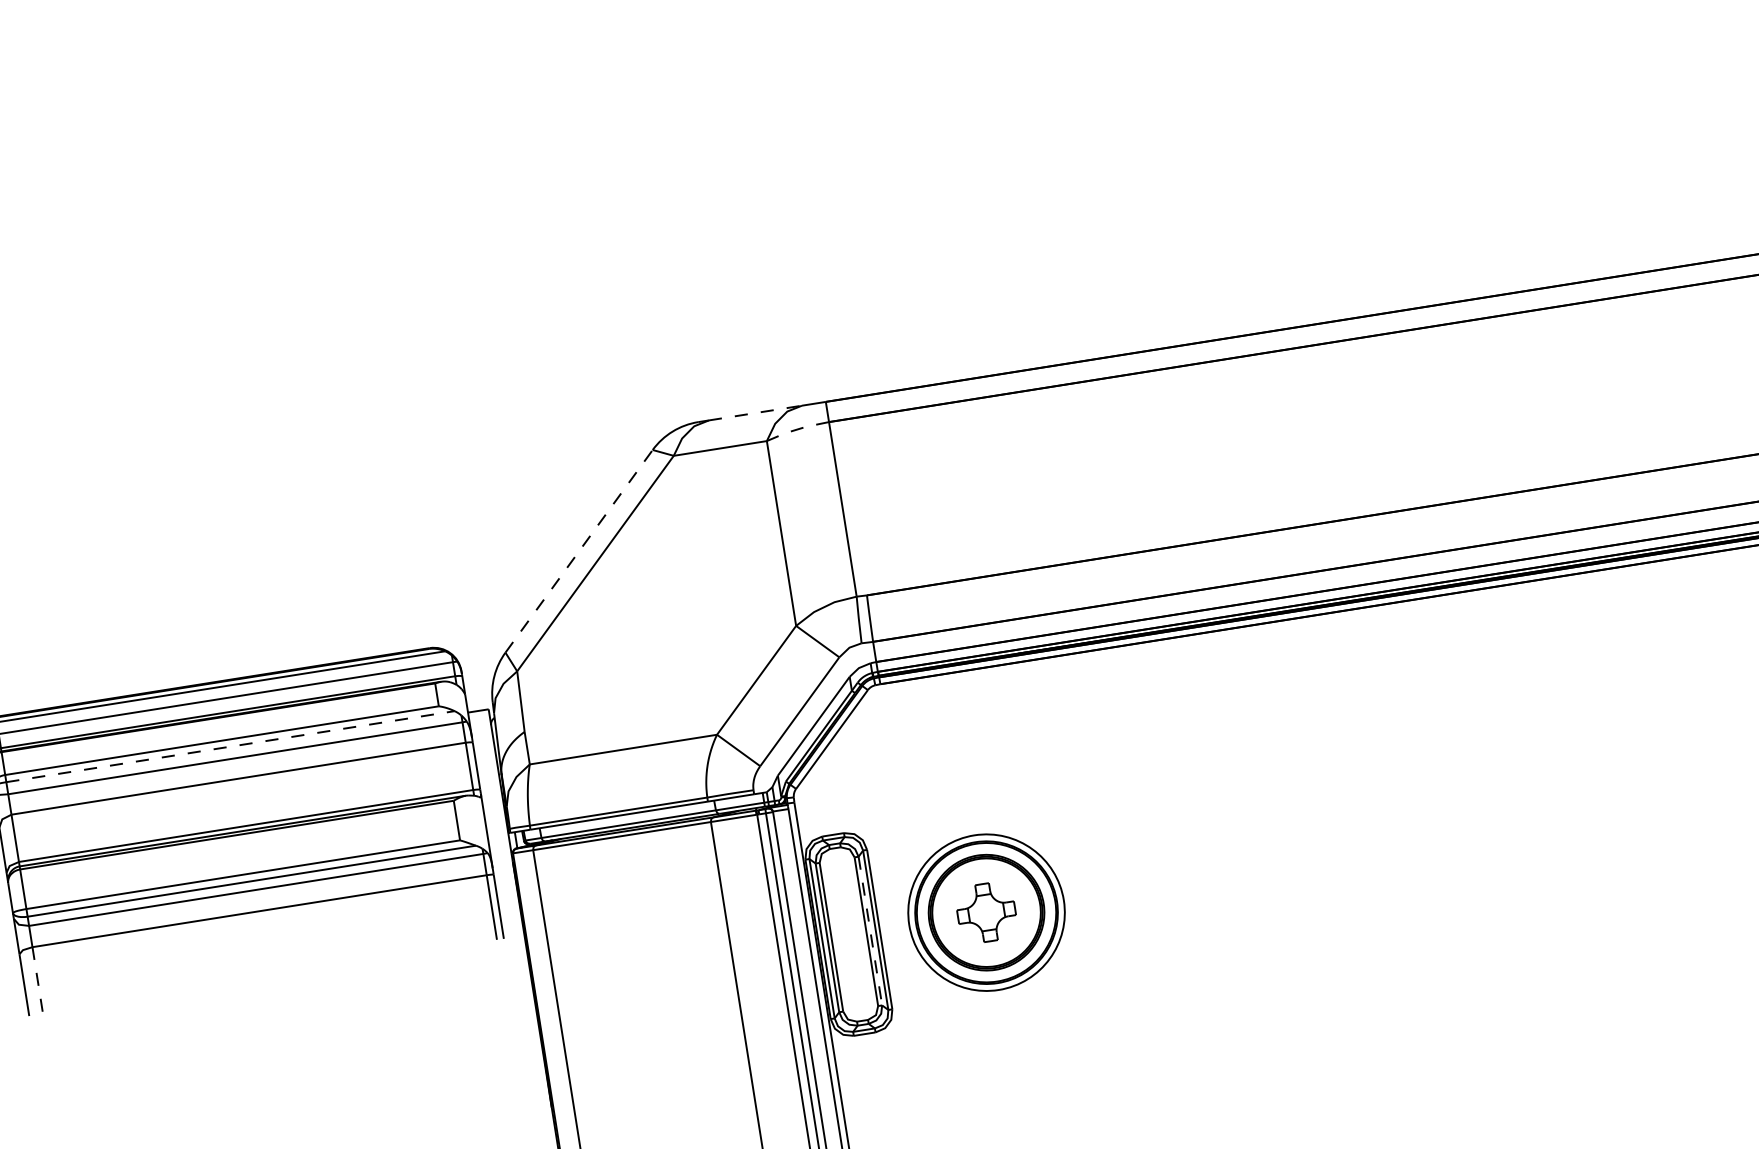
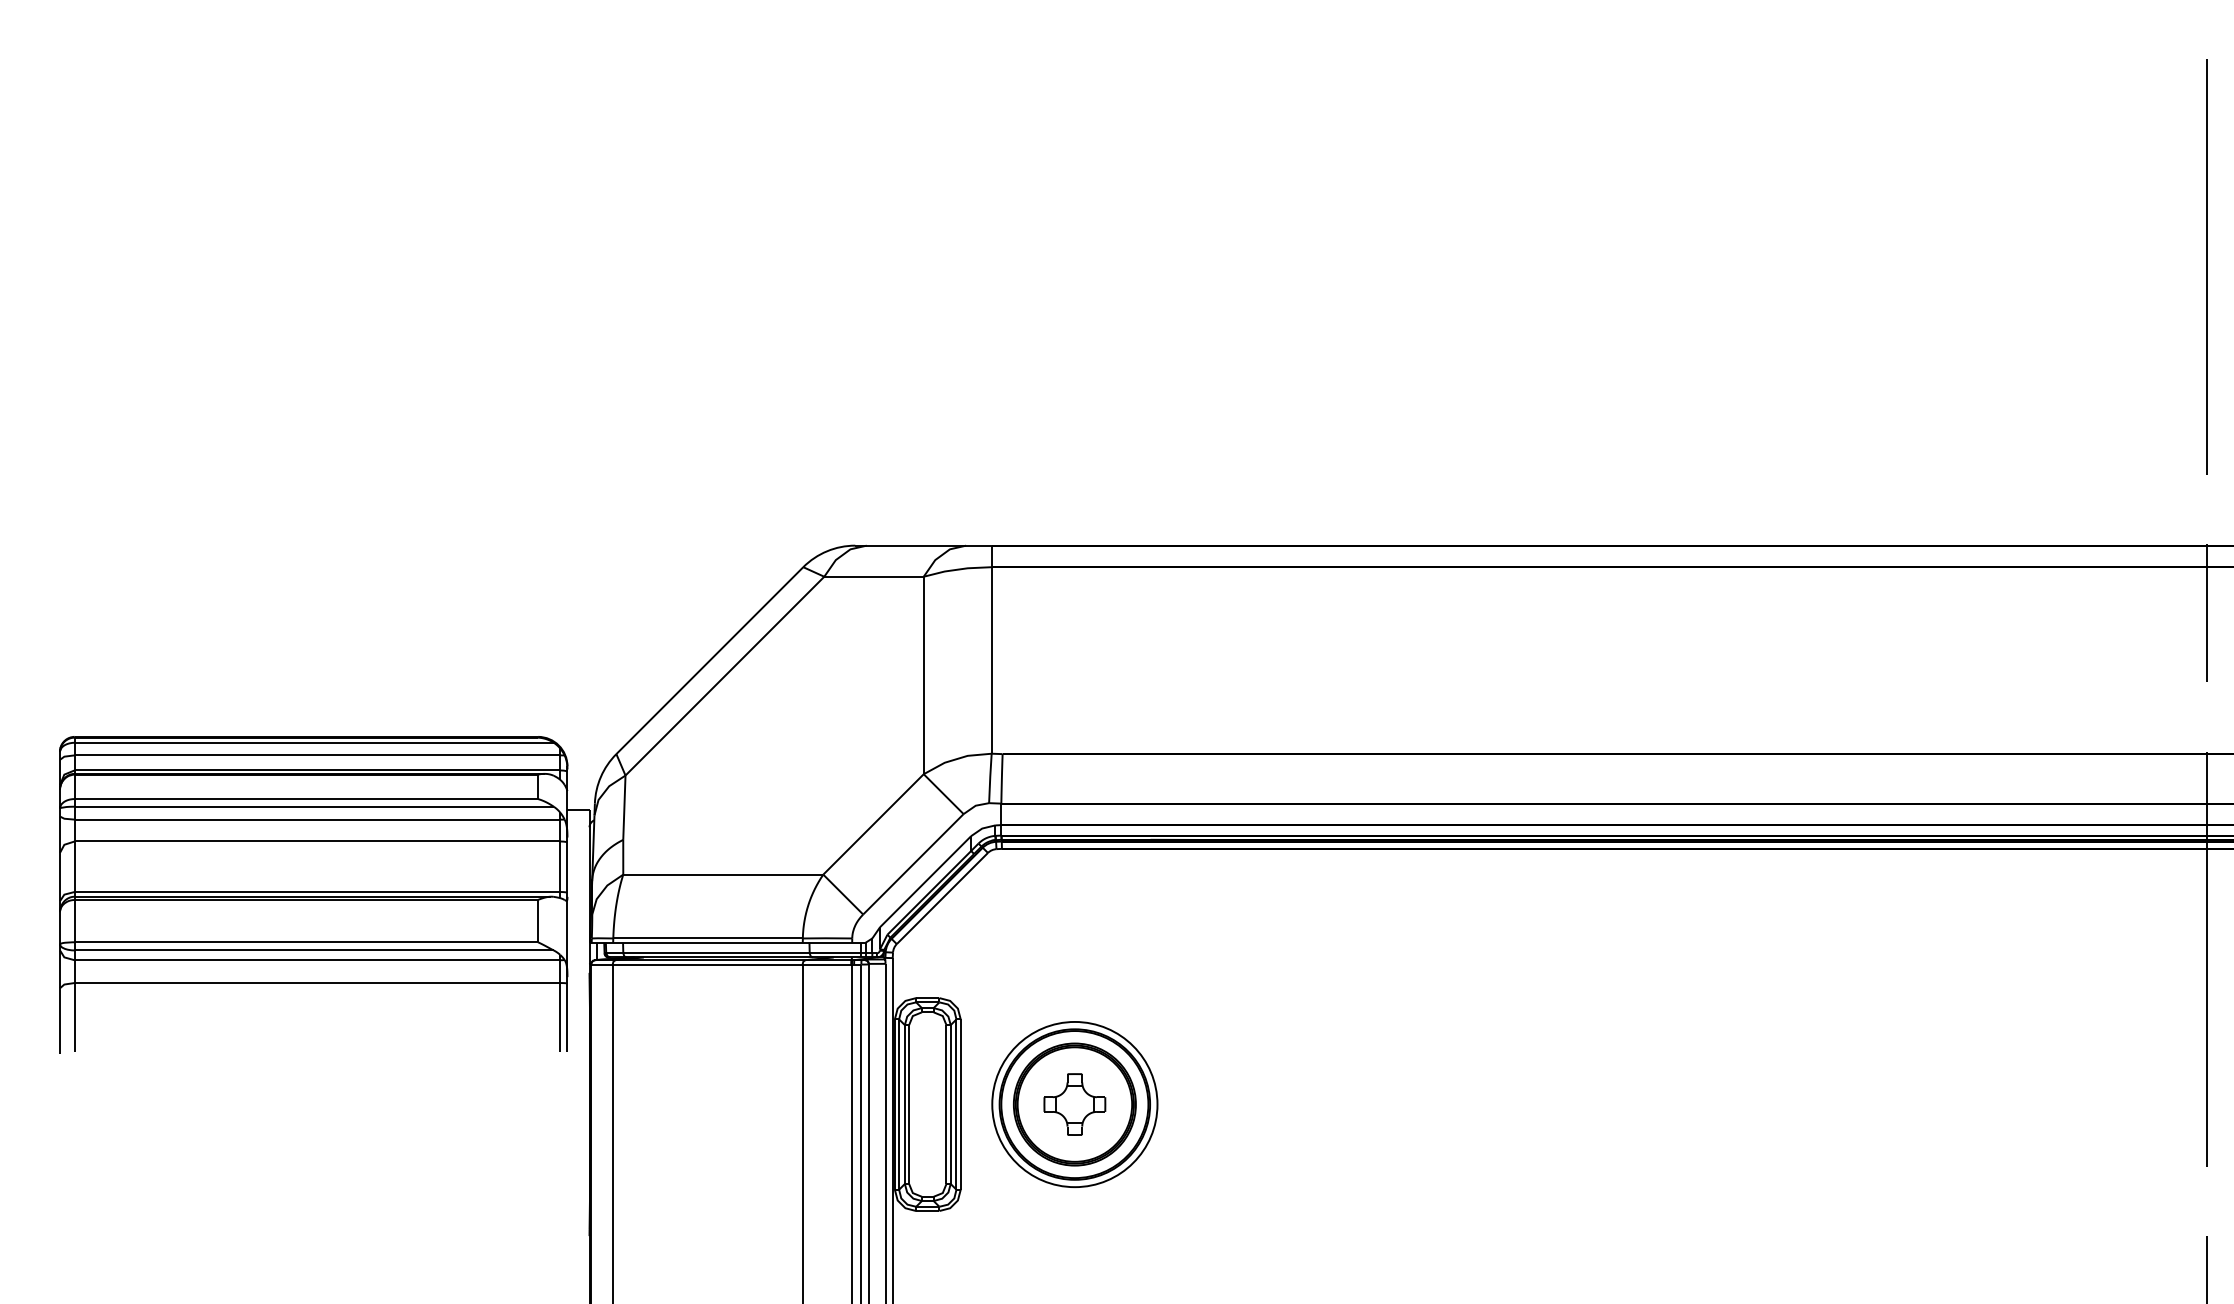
line: (755, 412) -> (916, 545), dashed -> solid
line: (797, 429) -> (957, 569), dashed -> solid
line: (579, 551) -> (710, 660), dashed -> solid
line: (230, 746) -> (314, 806), dashed -> solid
line: (870, 932) -> (950, 1105), dashed -> solid
line: (37, 979) -> (74, 1017), dashed -> solid

